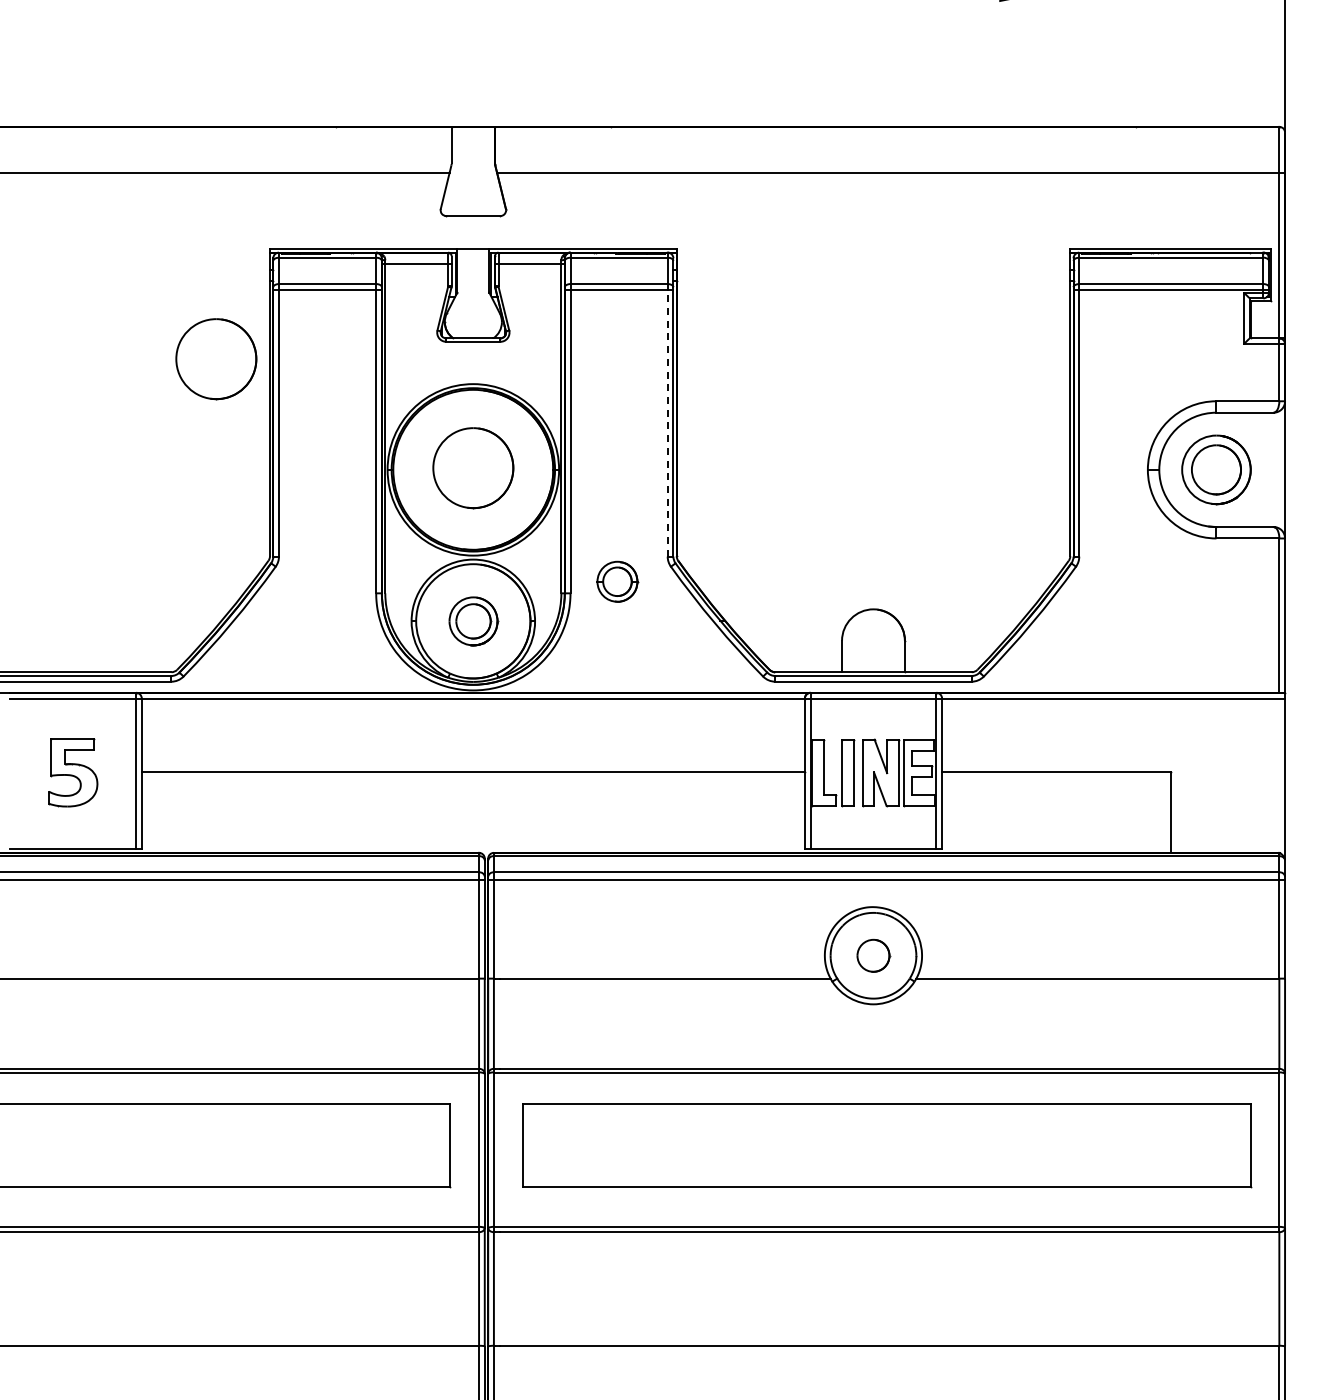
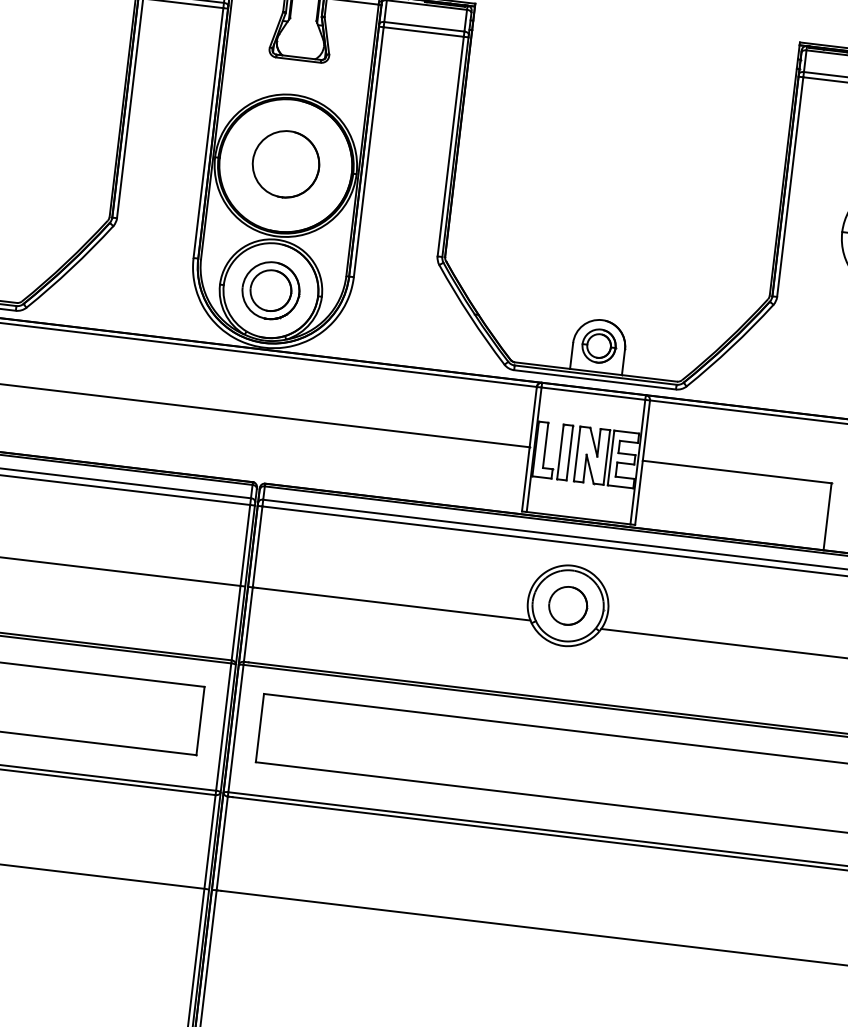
part: (216, 359) -> (84, 49), removed
line: (667, 423) -> (450, 146), dashed -> solid
part: (617, 581) -> (599, 345), moved
part: (473, 621) -> (271, 290), size x1.43
part: (873, 955) -> (568, 605), size x1.43

